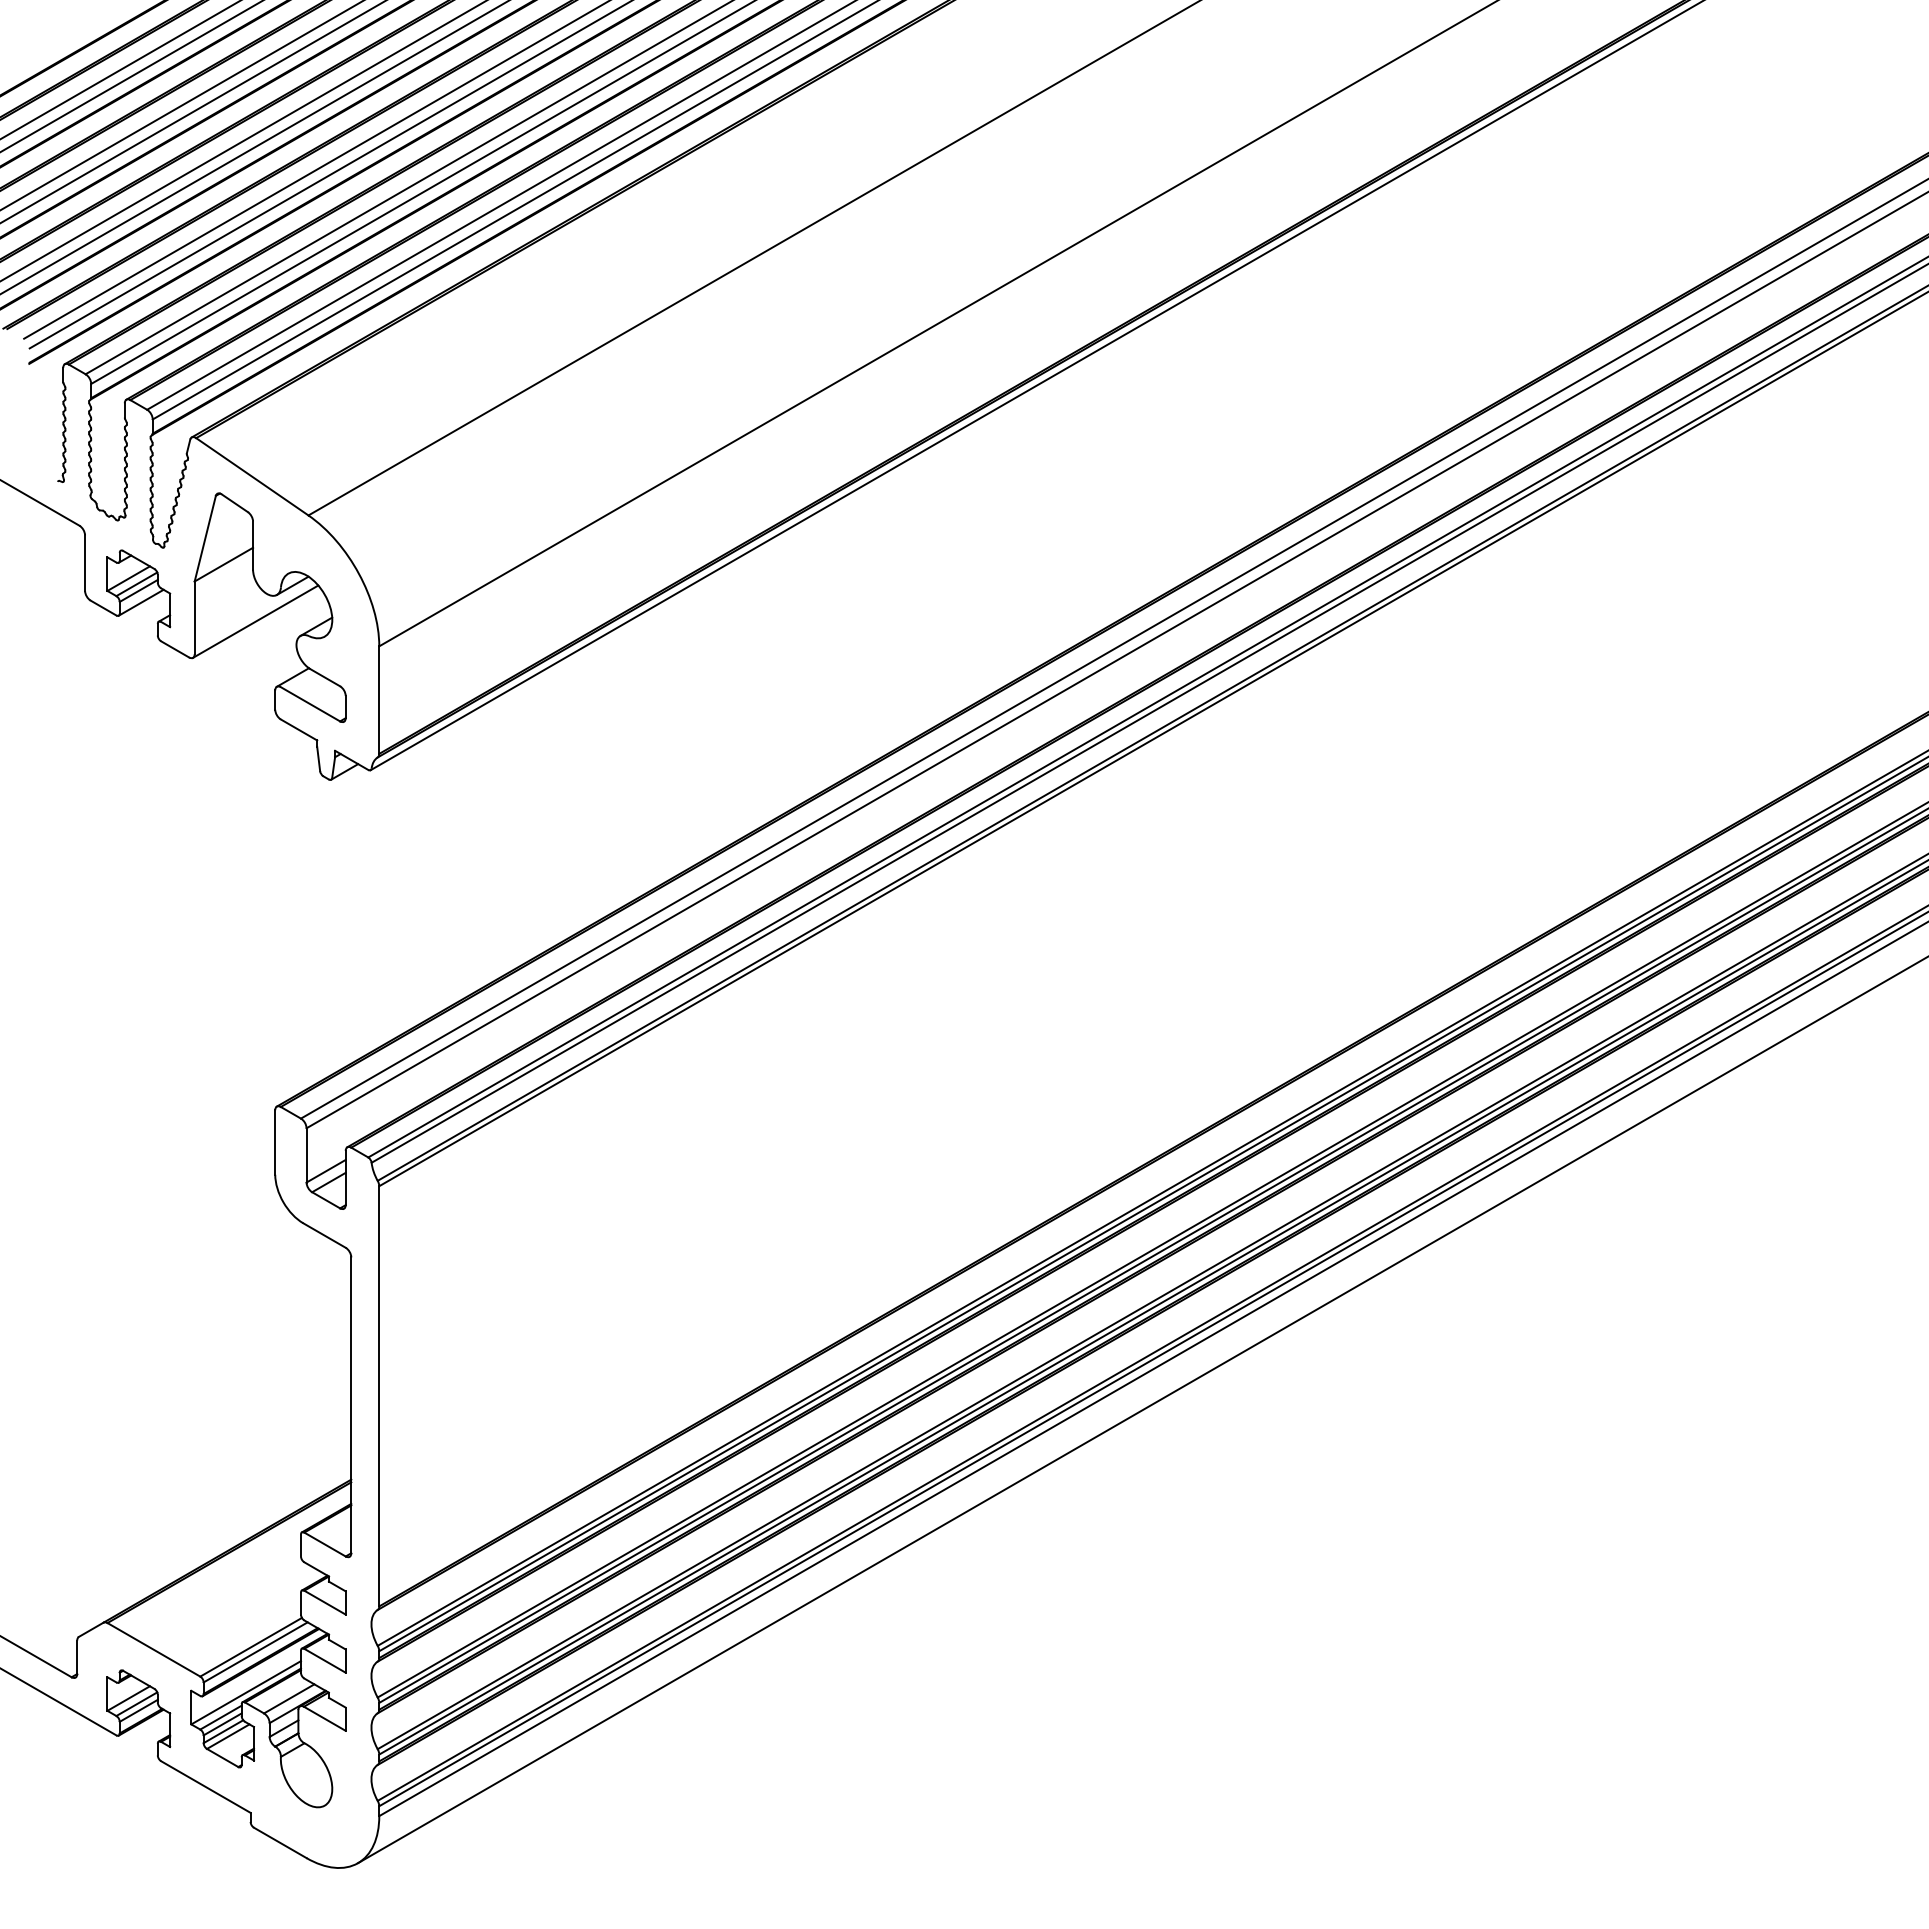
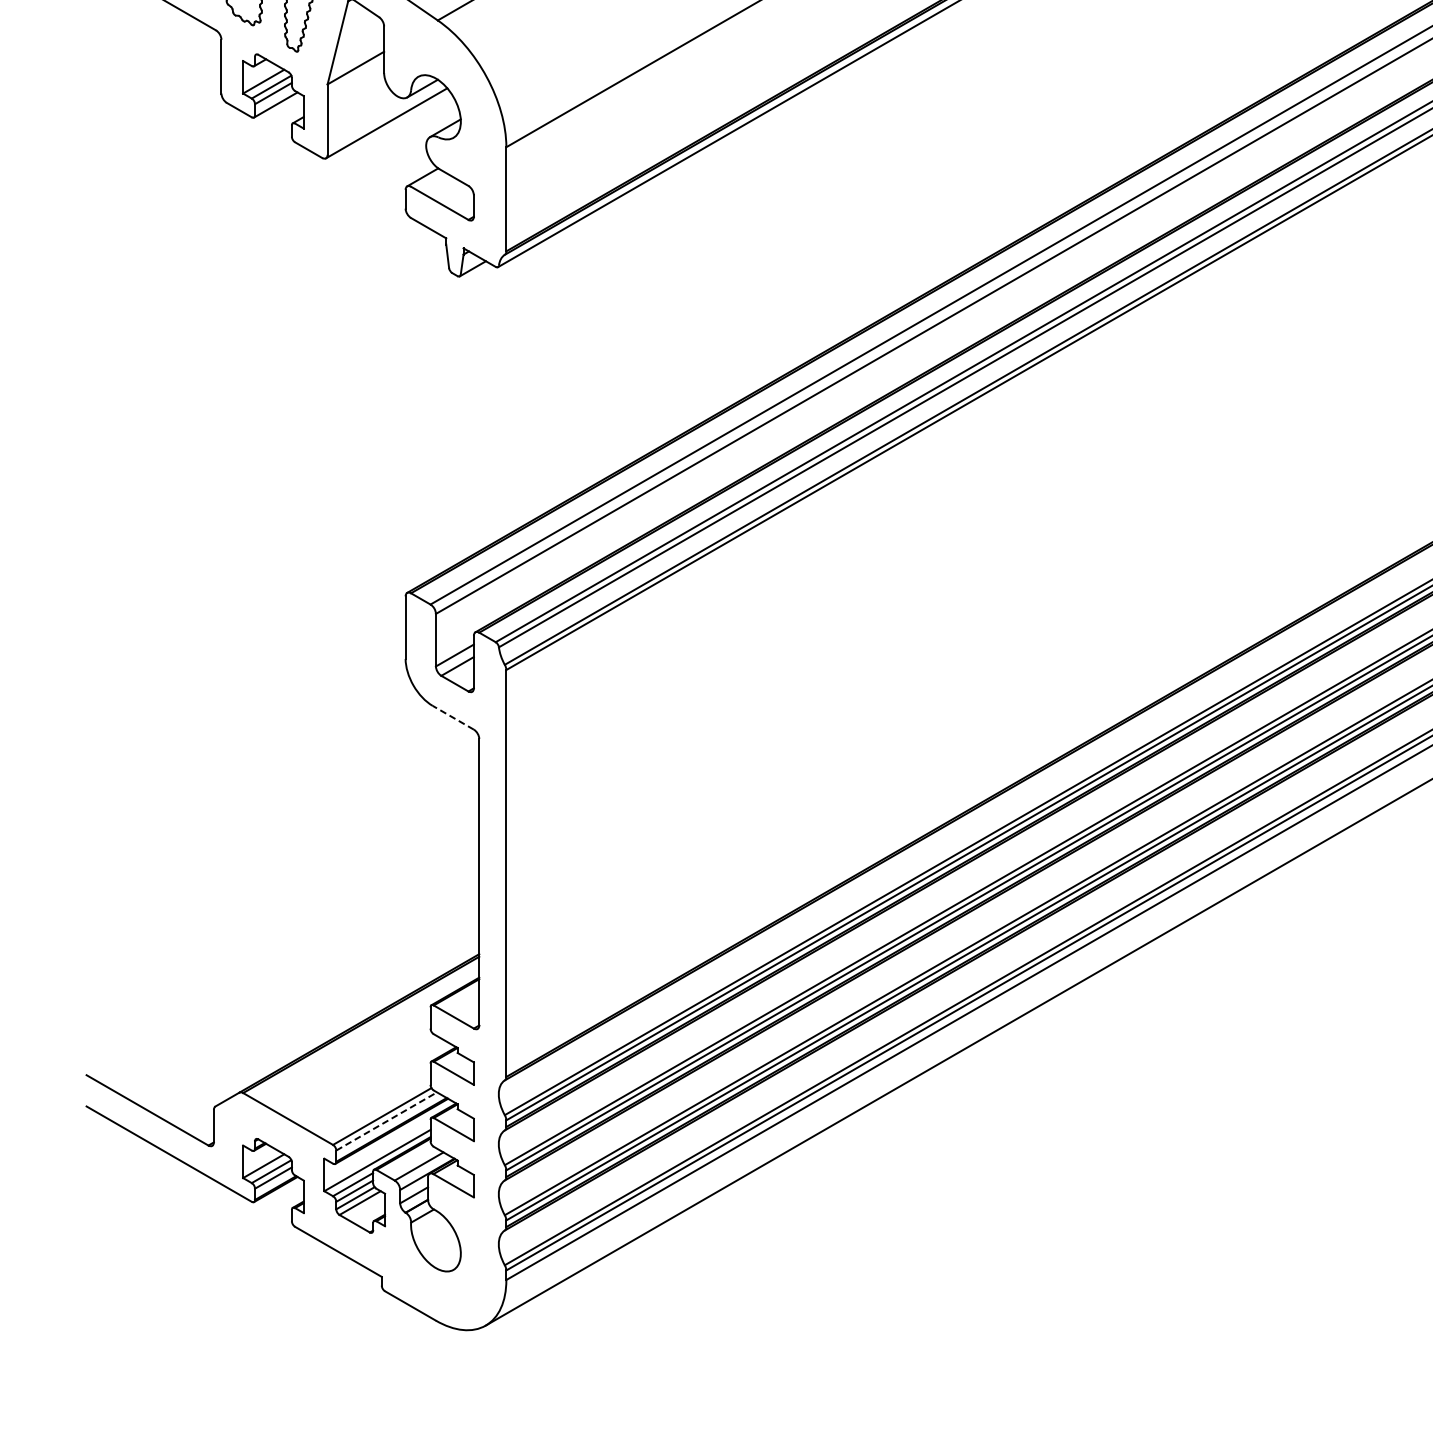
line: (324, 1235) -> (453, 717), solid -> dashed
line: (256, 1652) -> (387, 1121), solid -> dashed

